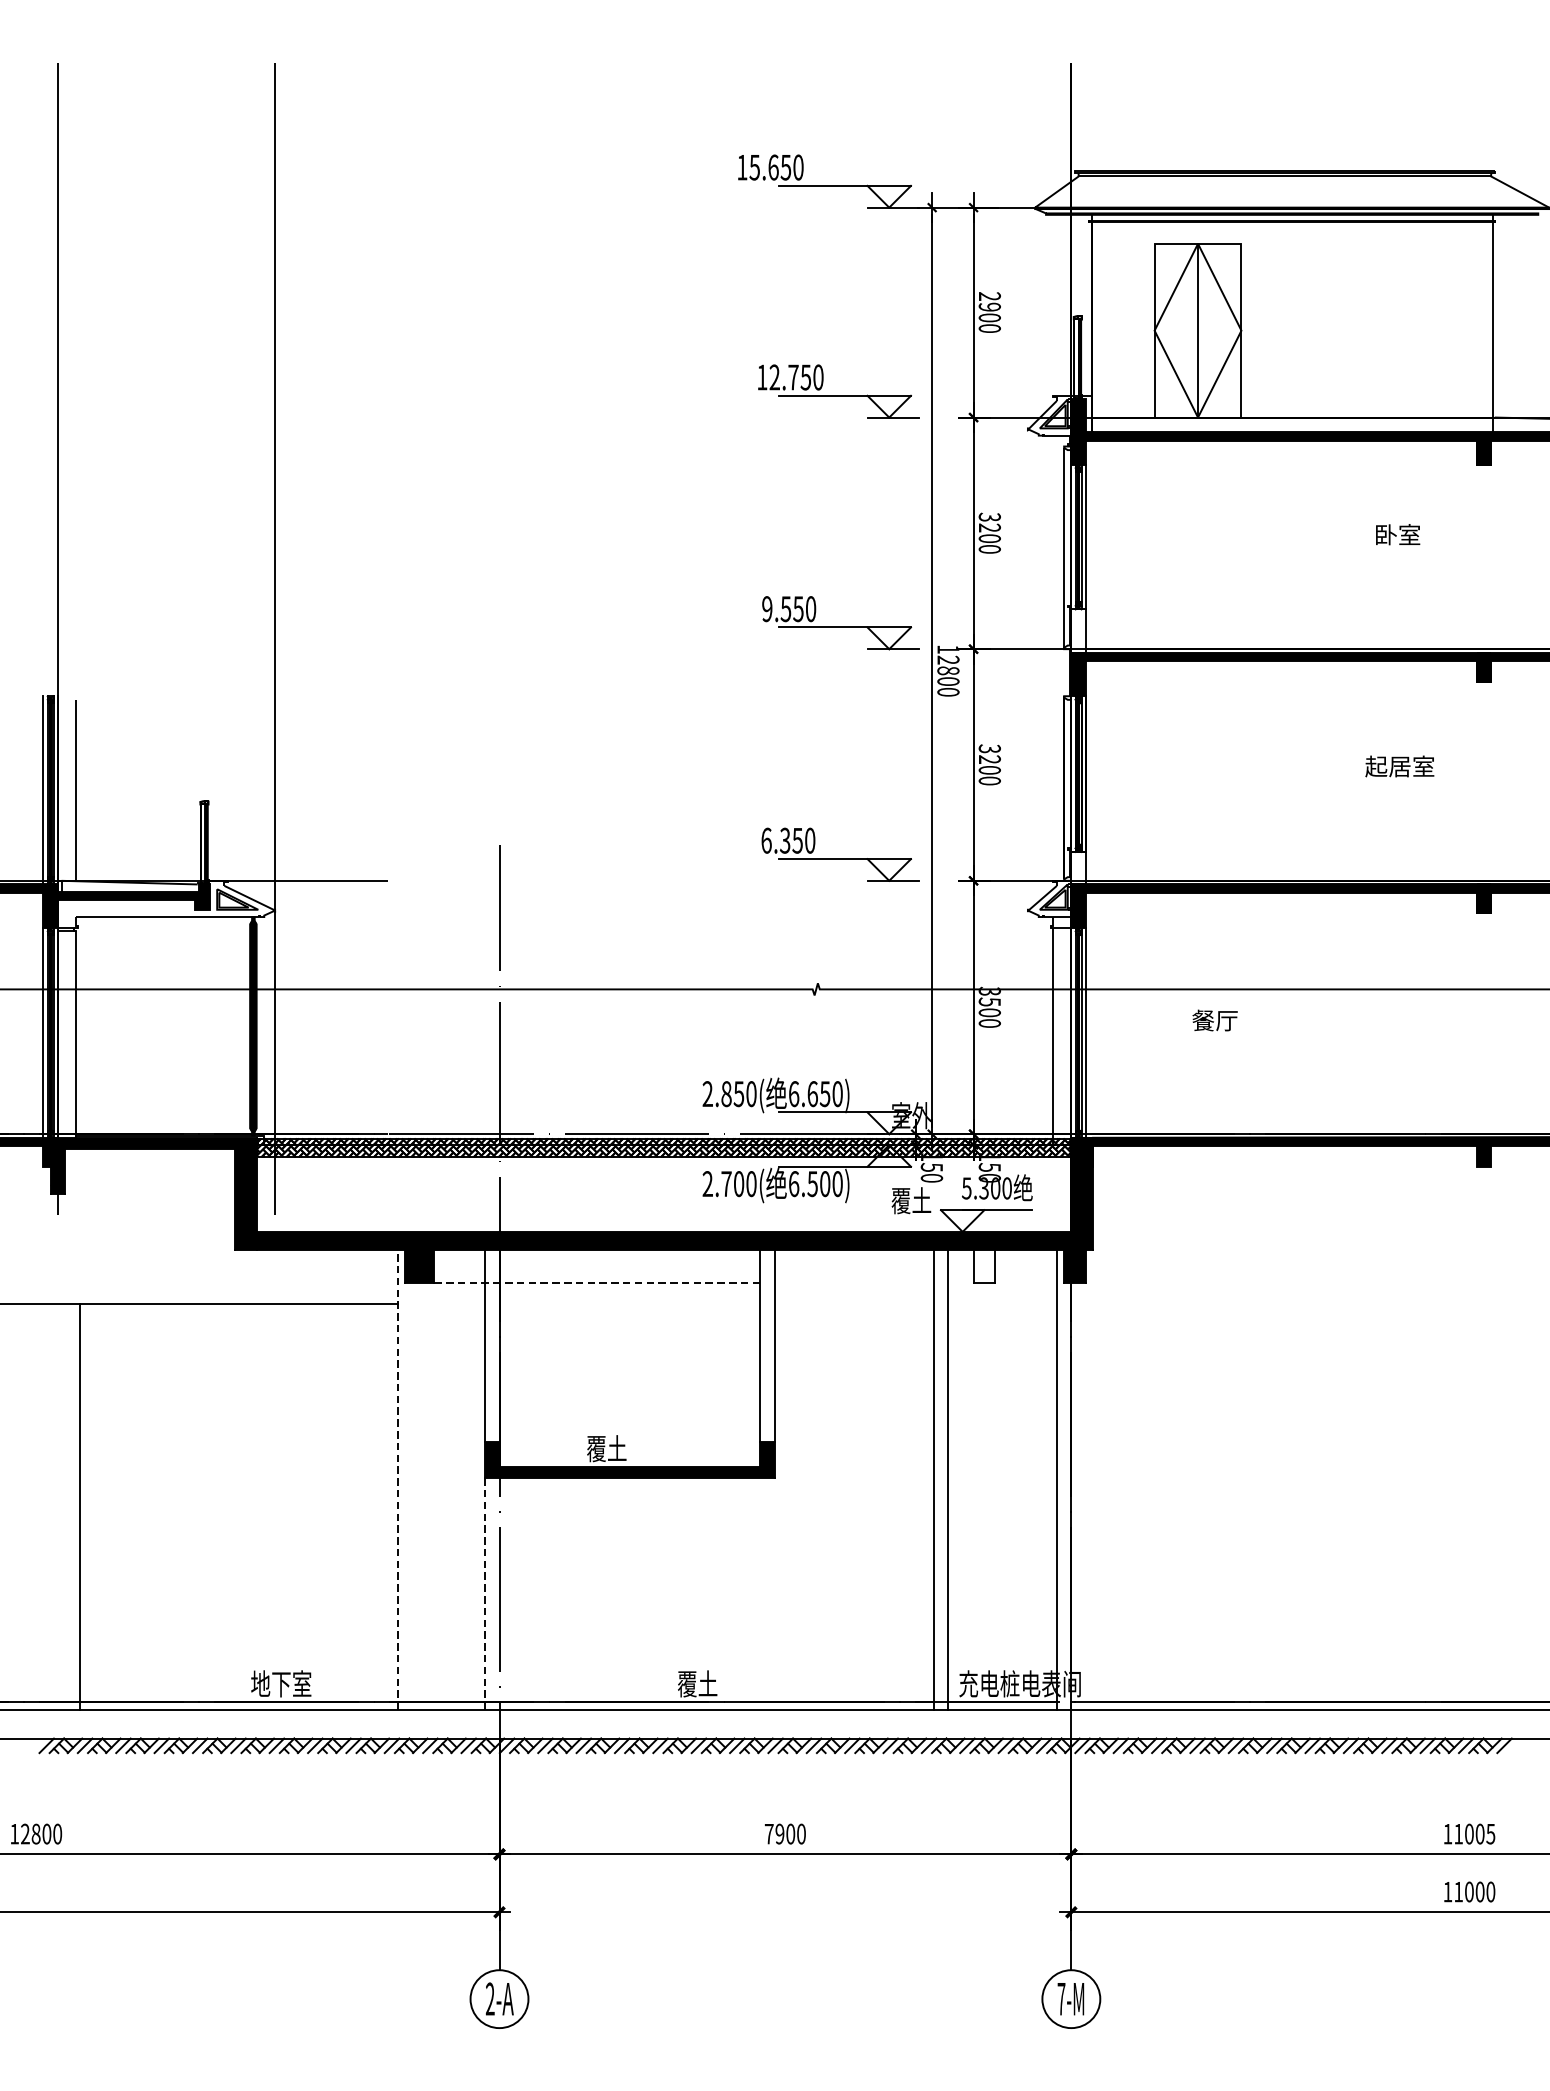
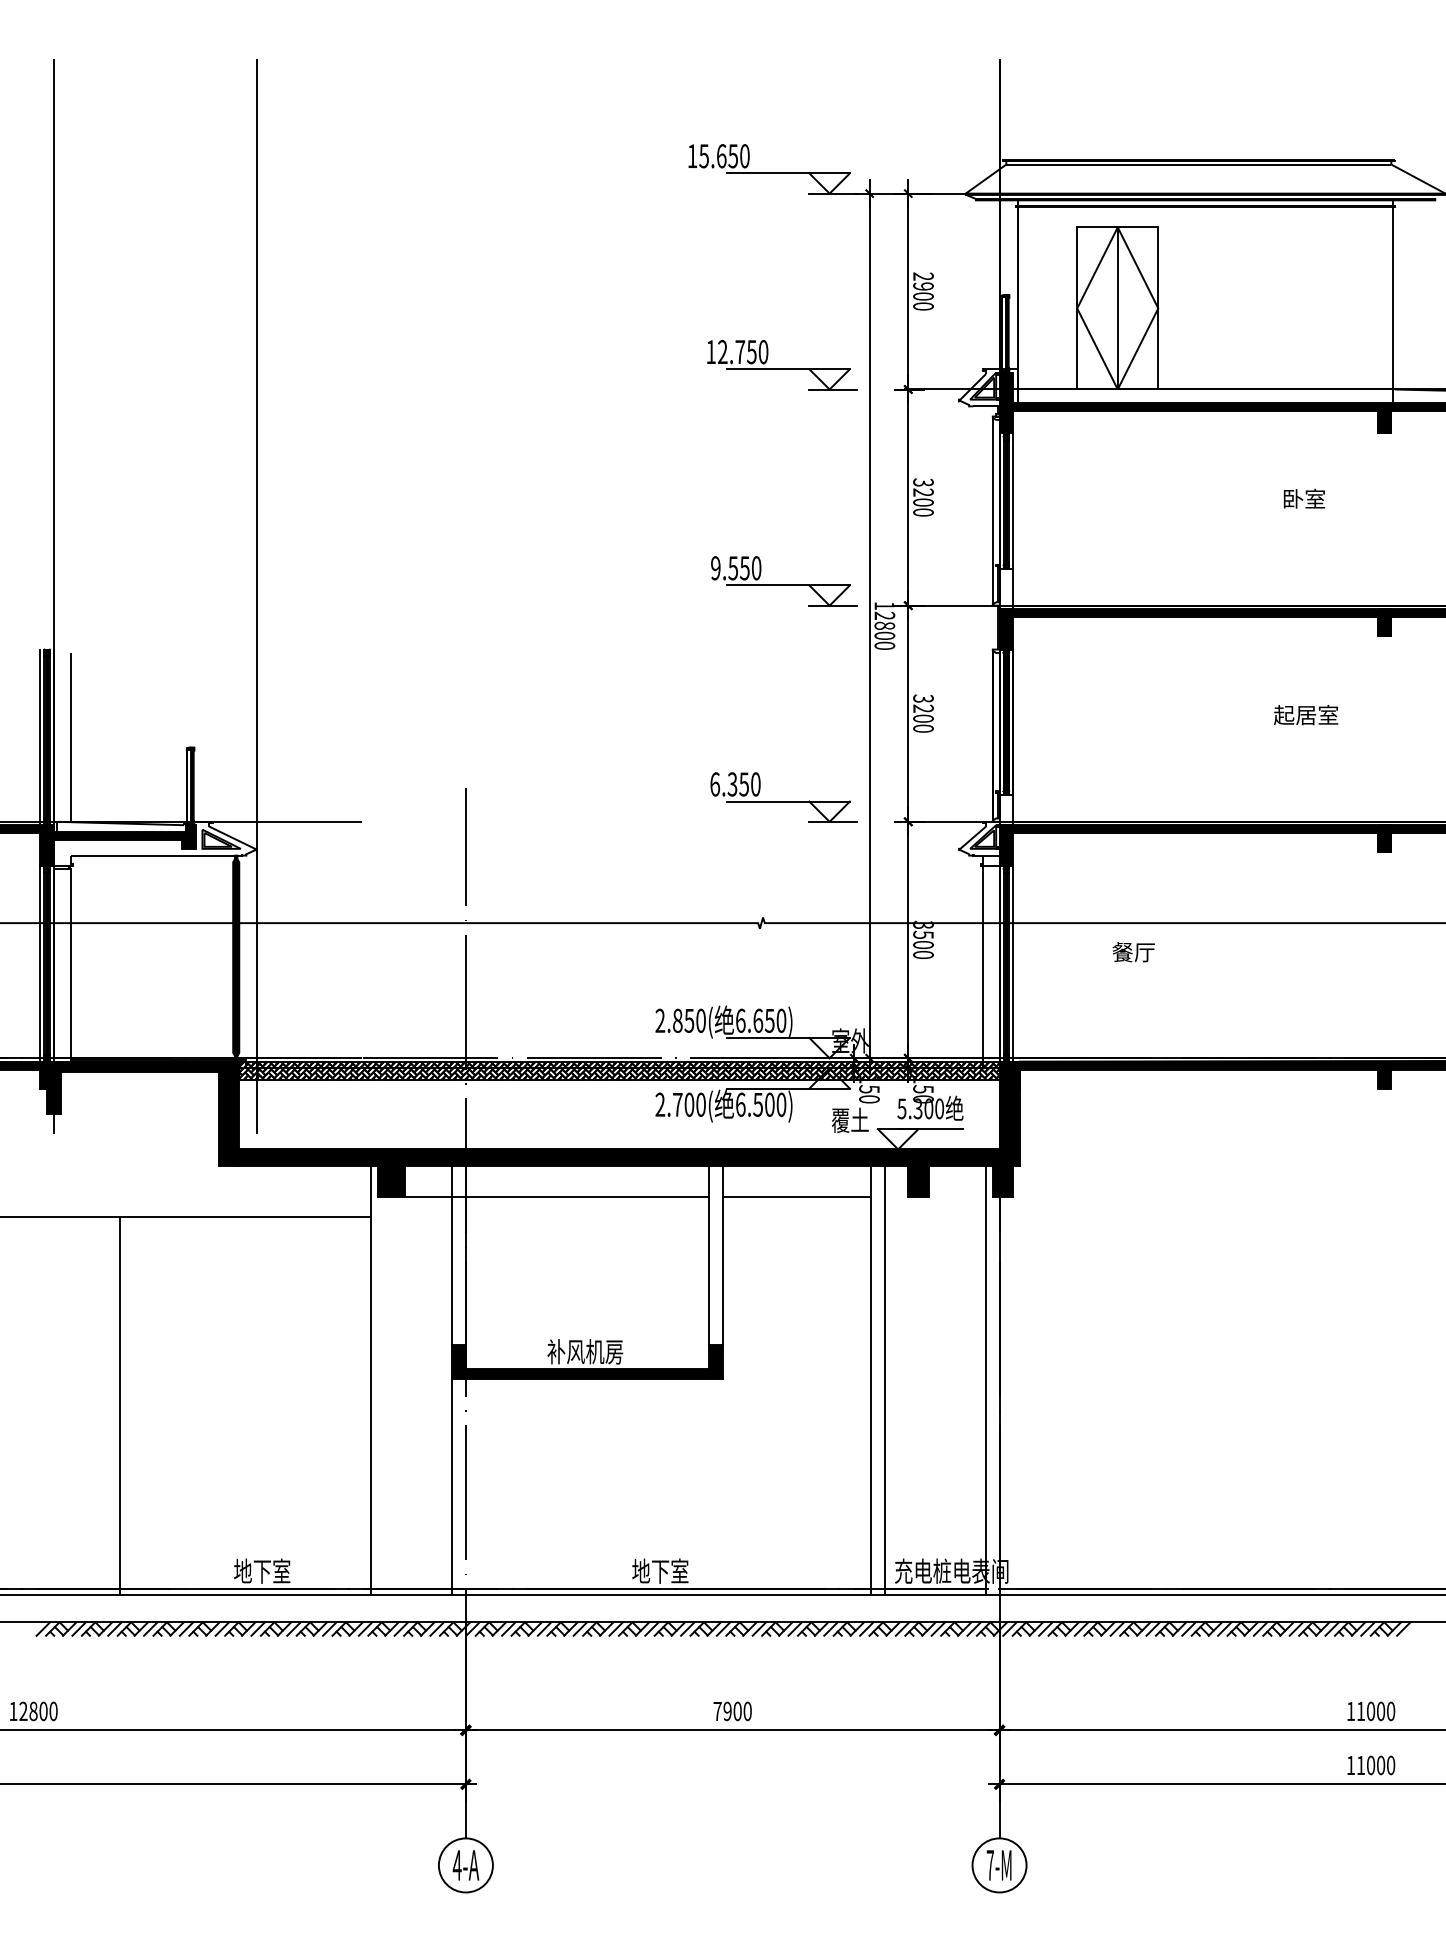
fill: (984, 1266) -> (918, 1181), added
line: (597, 1282) -> (557, 1196), dashed -> solid
line: (853, 1282) -> (796, 1196), added
text: (627, 1448) -> (585, 1351), 覆土 -> 补风机房
line: (398, 1479) -> (371, 1380), dashed -> solid
line: (80, 1506) -> (120, 1405), moved
line: (485, 1593) -> (452, 1486), dashed -> solid
text: (708, 1683) -> (660, 1570), 覆土 -> 地下室
text: (1490, 1833) -> (1390, 1710), 11005 -> 11000
text: (489, 1998) -> (456, 1864), 2-A -> 4-A

